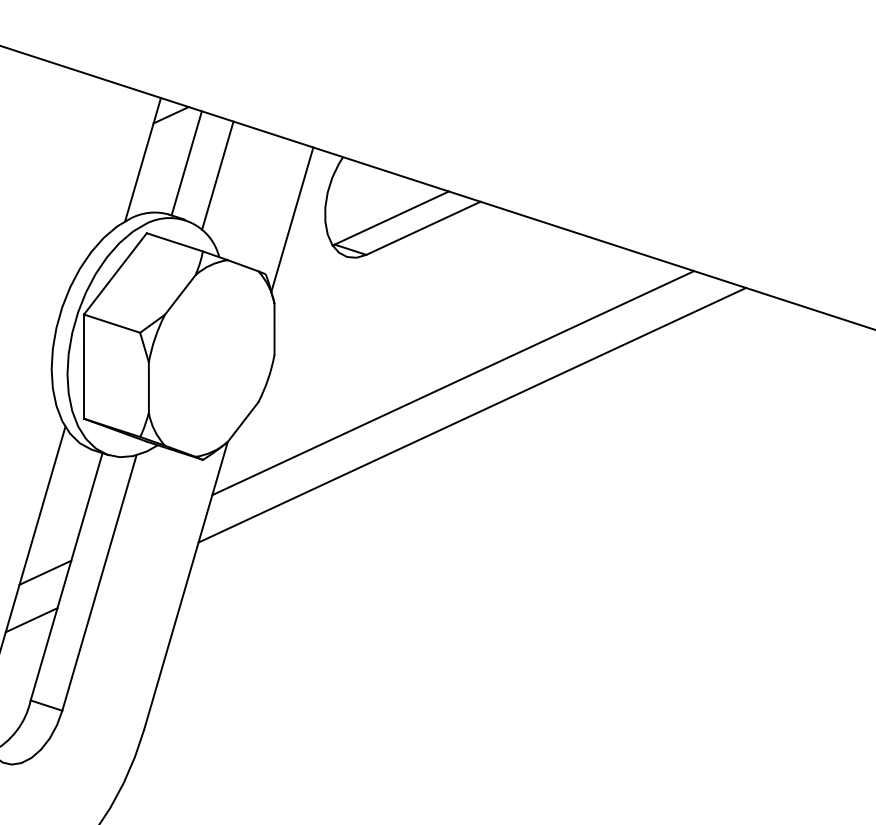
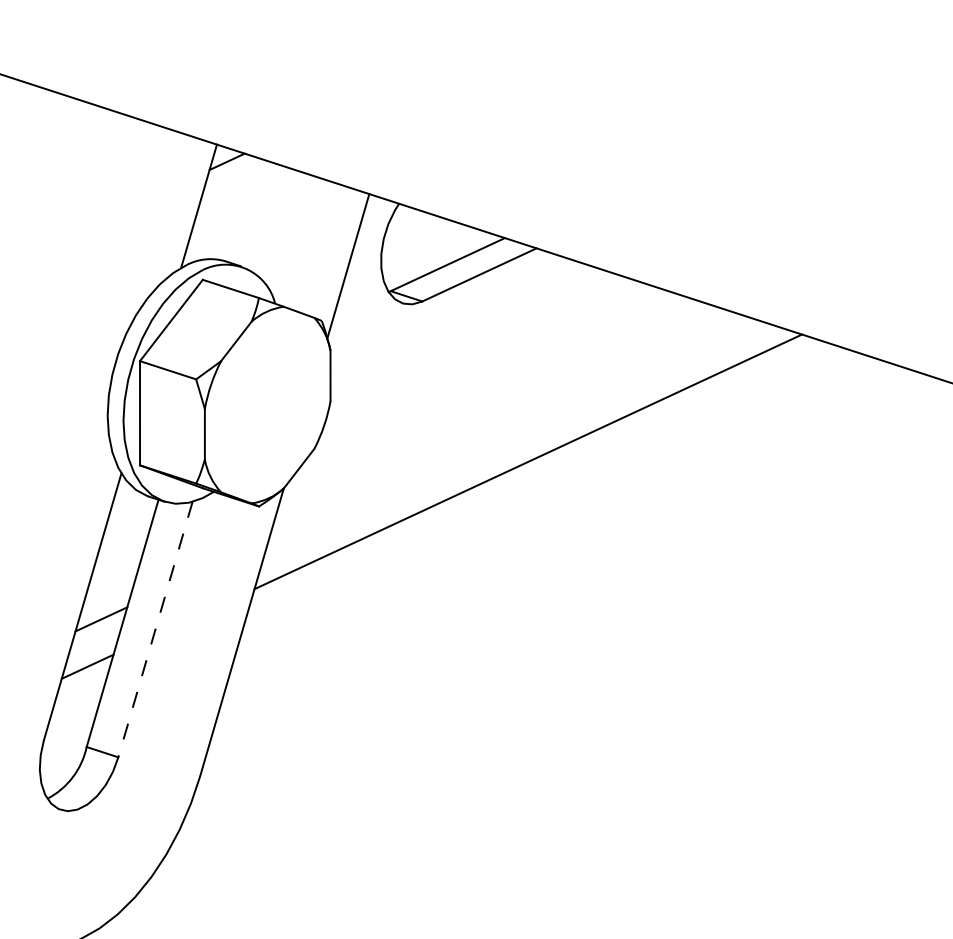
line: (186, 162) -> (242, 209), removed
line: (217, 175) -> (273, 222), removed
line: (453, 382) -> (509, 429), removed
line: (99, 583) -> (155, 630), solid -> dashed

